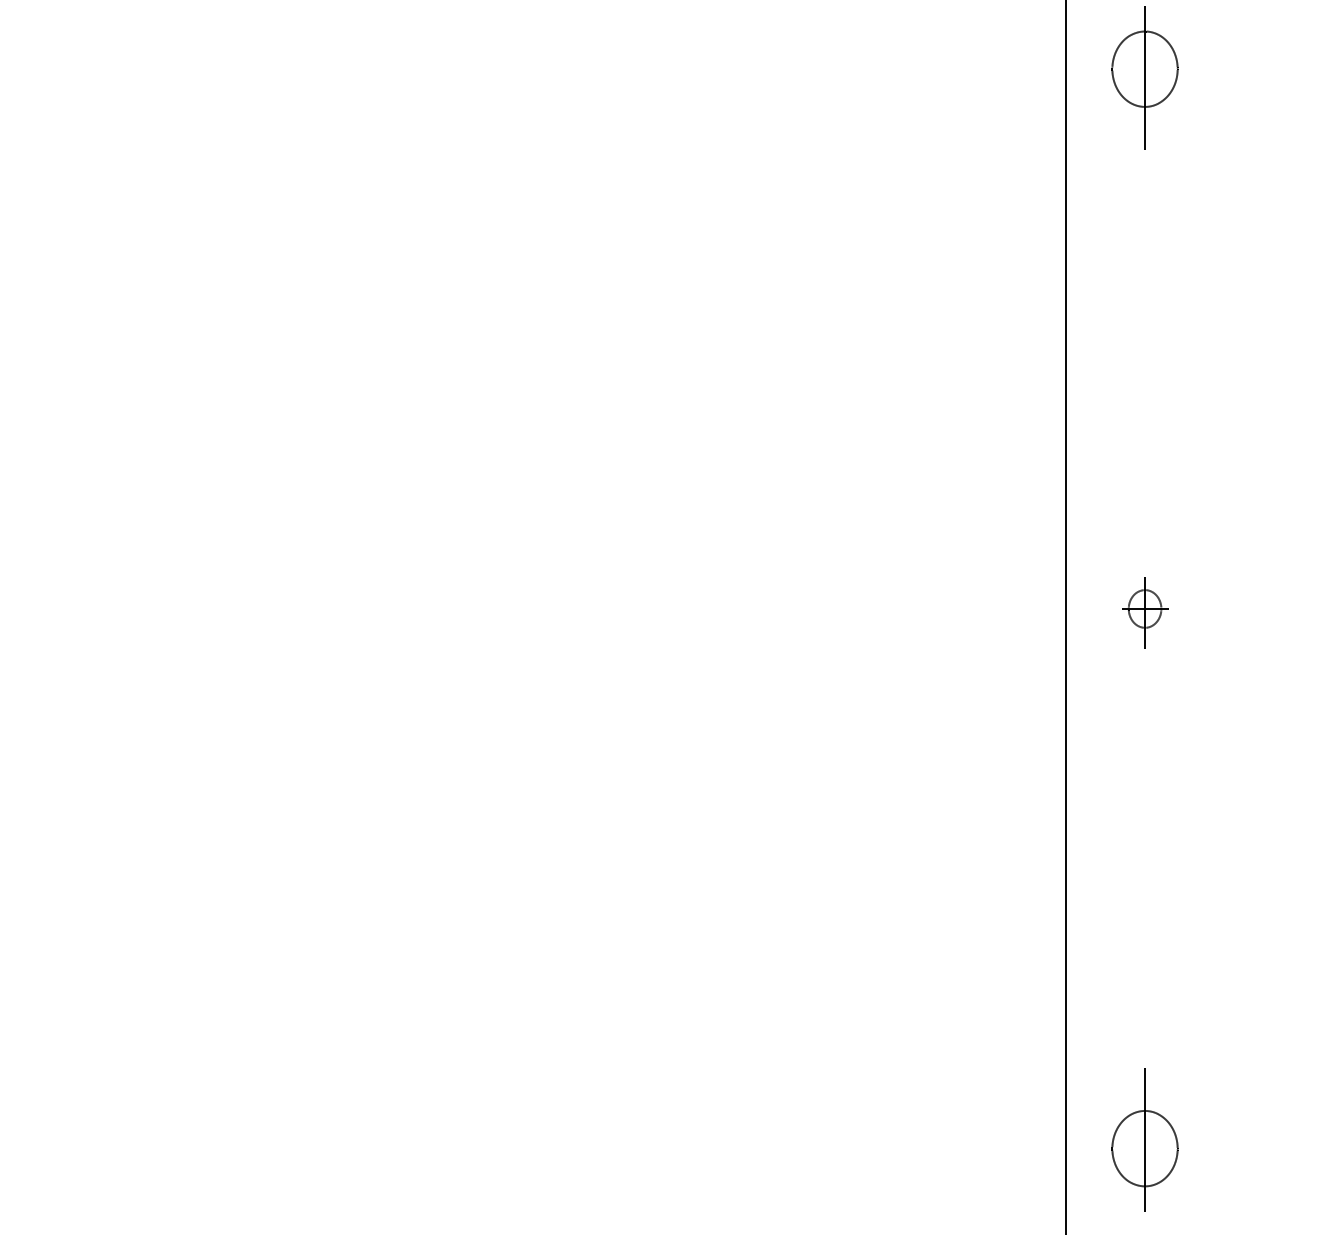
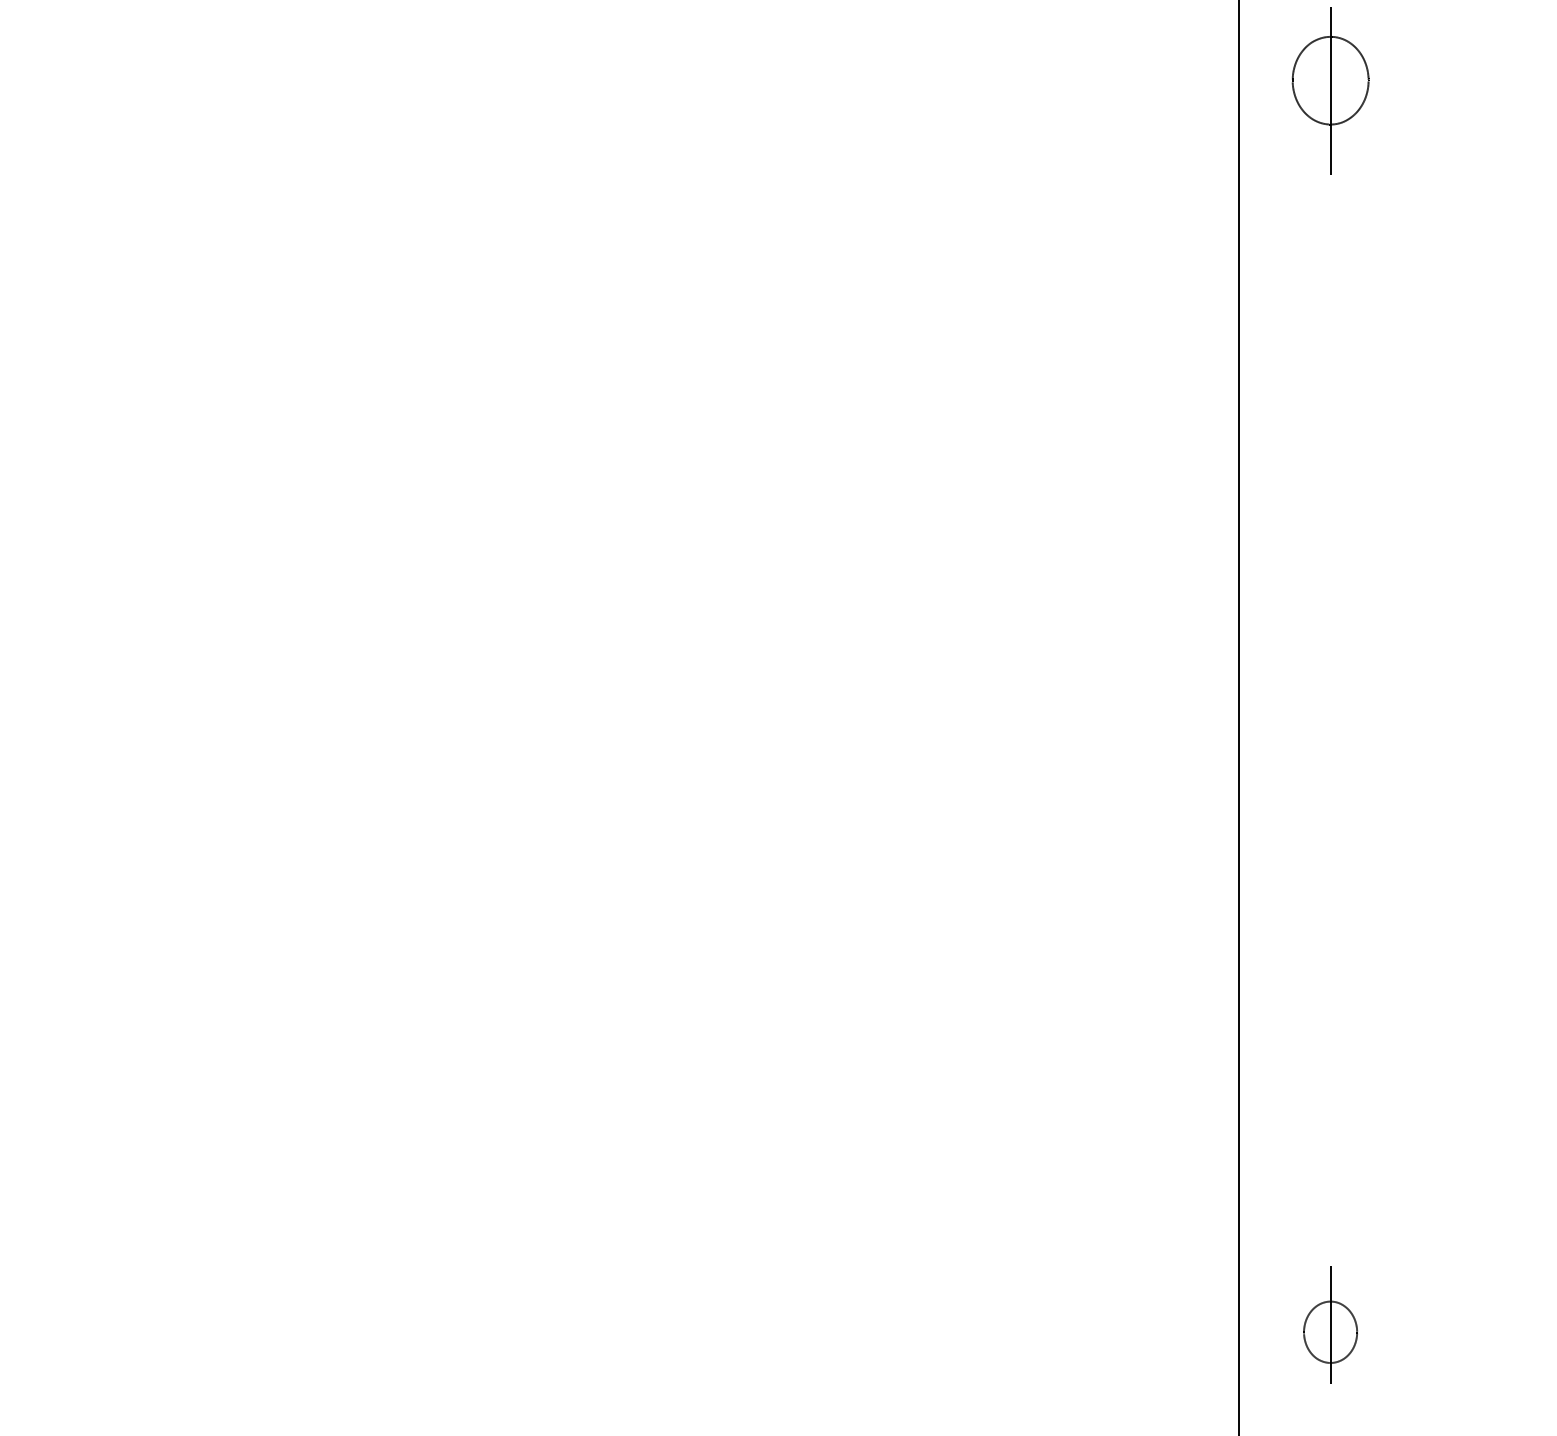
part: (1144, 612) -> (1330, 712), removed
part: (1144, 1139) -> (1330, 1324), size x0.7

